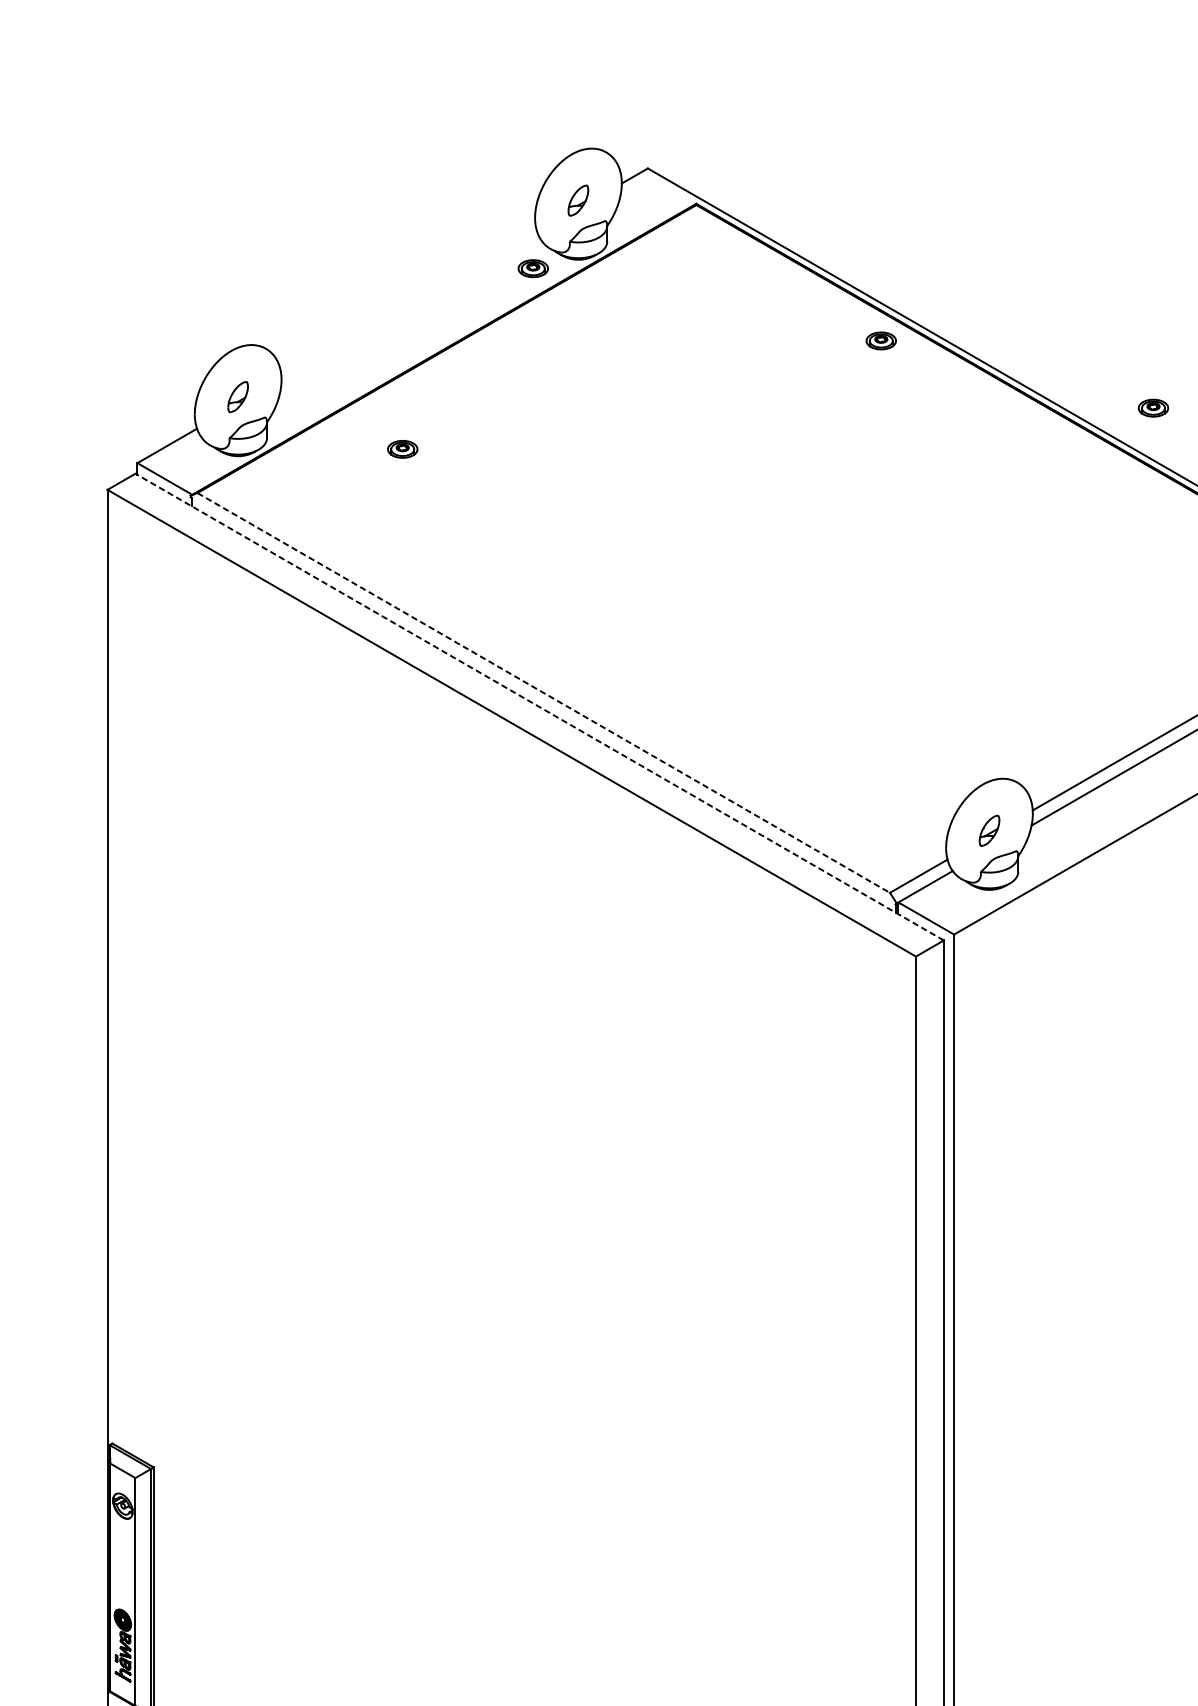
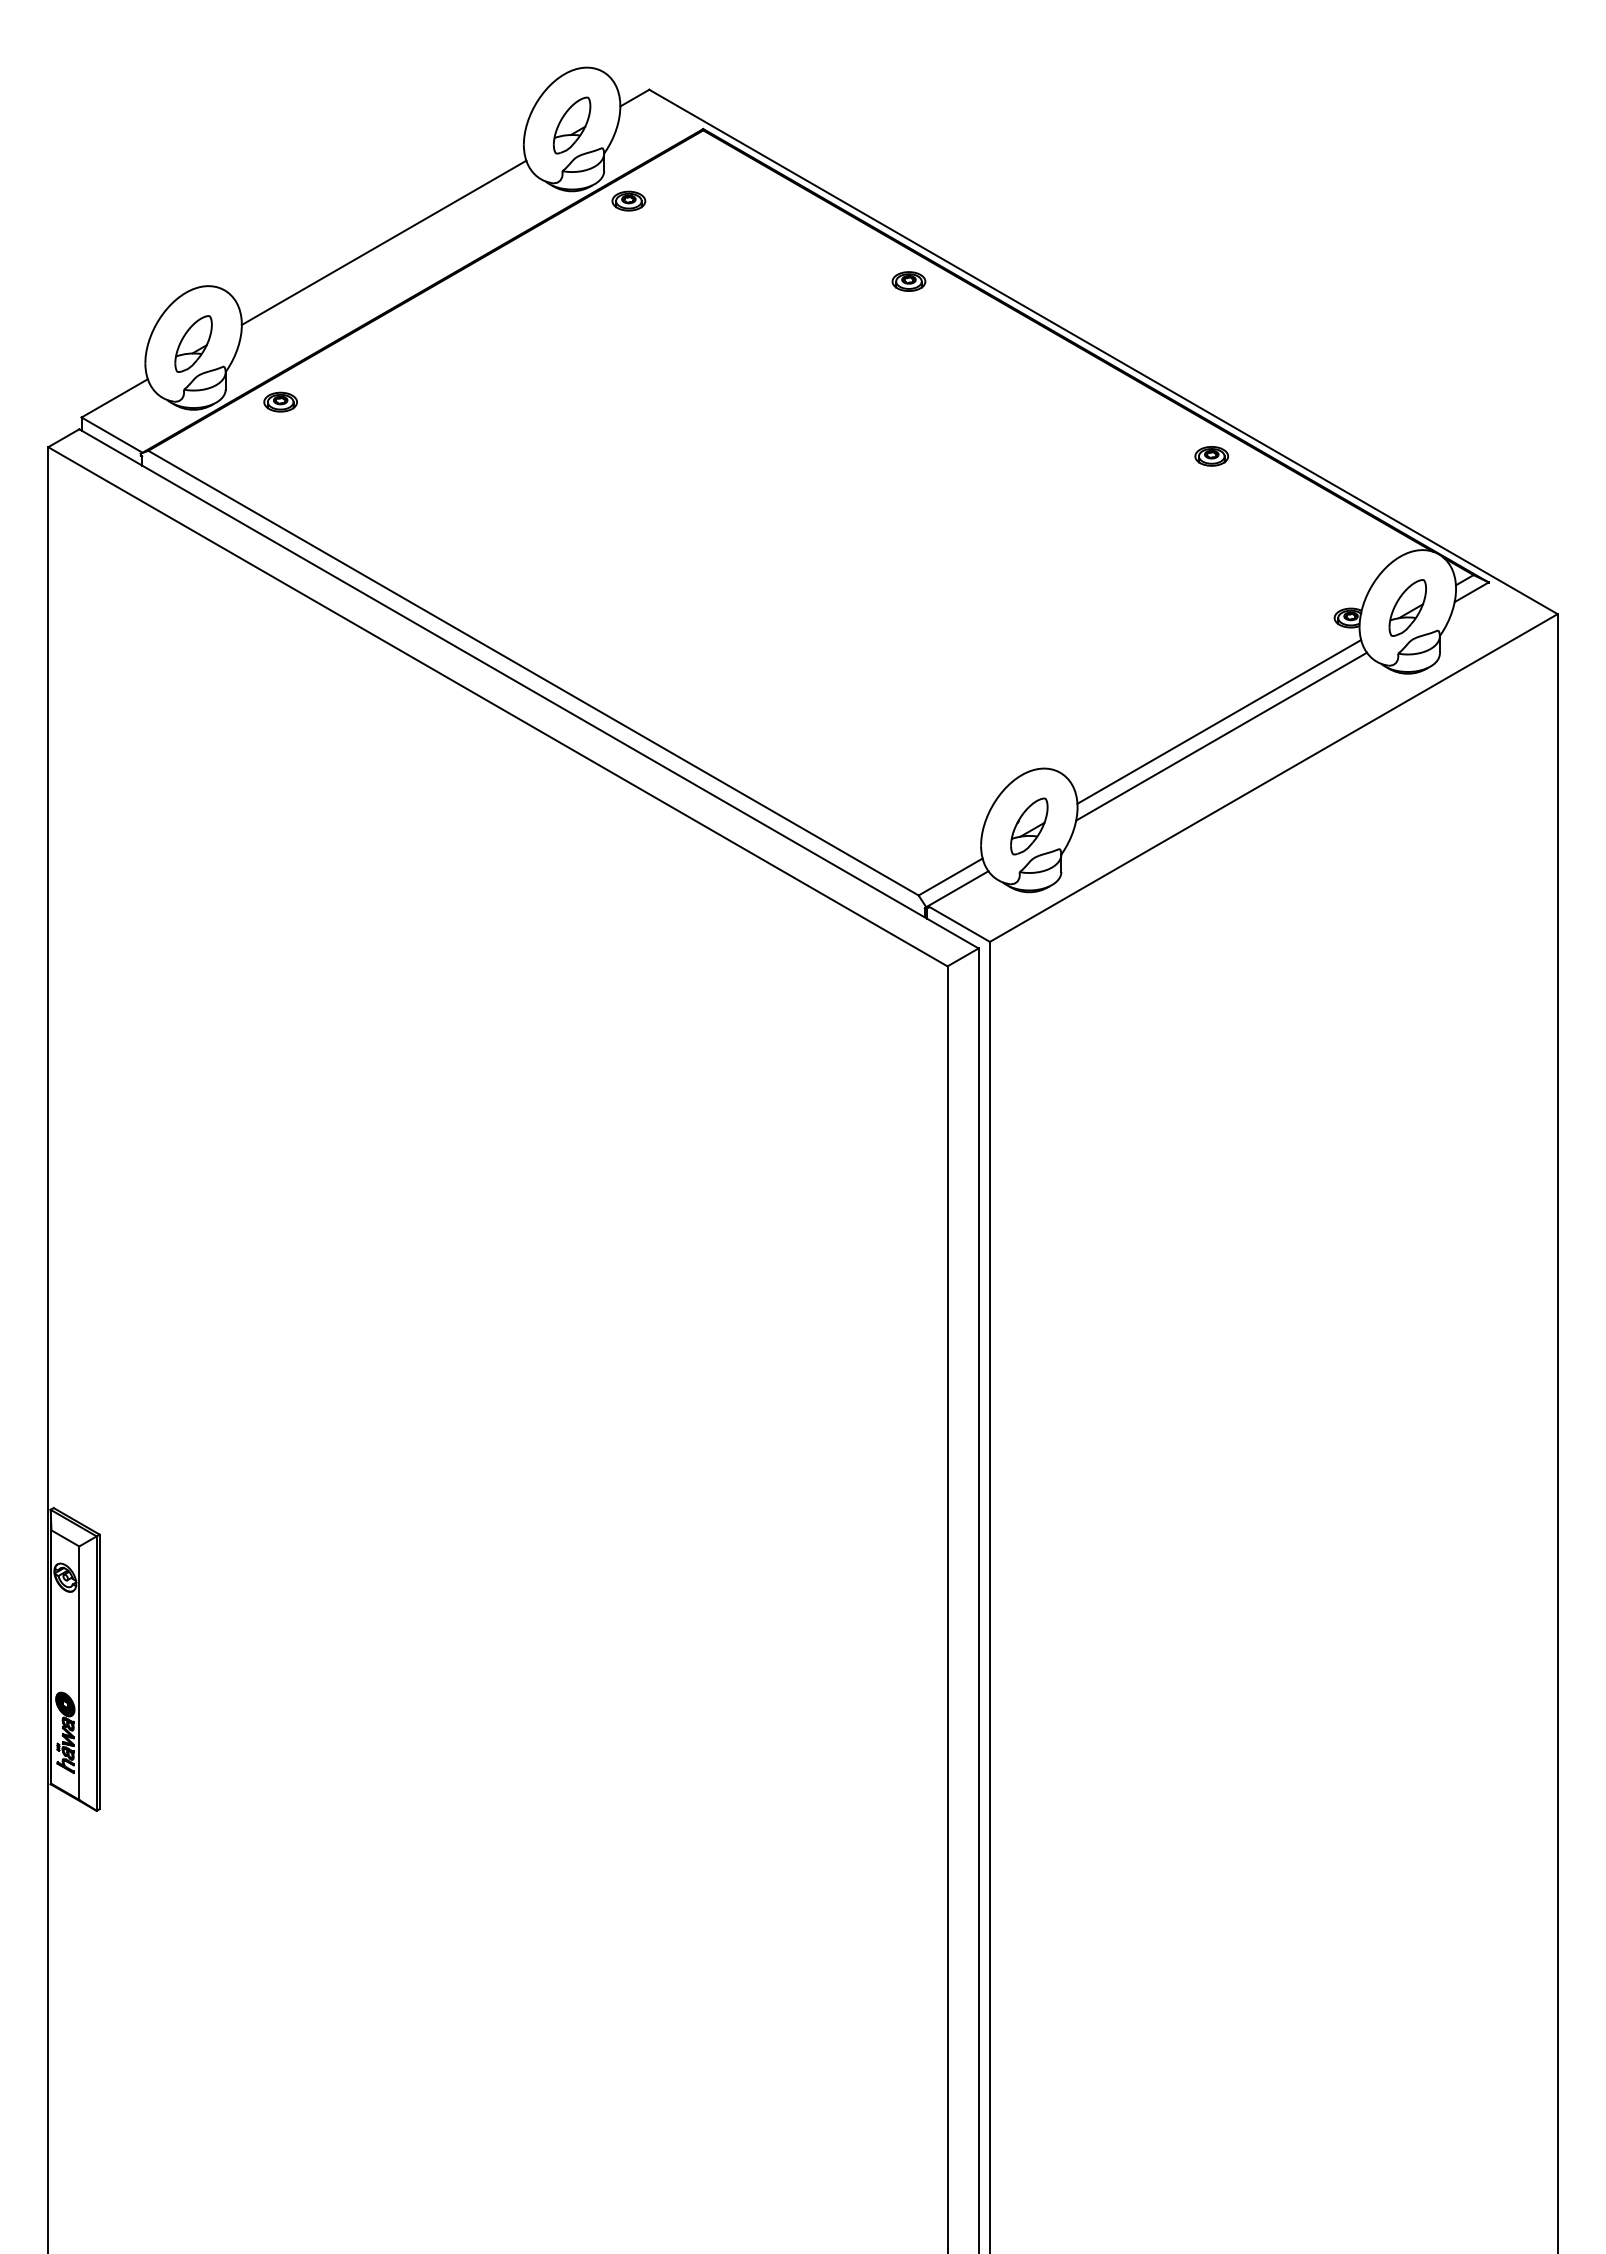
part: (577, 200) -> (571, 125), size x1.67
part: (532, 268) -> (628, 200), moved
line: (408, 305) -> (383, 242), added
part: (238, 396) -> (193, 343), size x1.67
part: (1153, 408) -> (1211, 456), moved
part: (402, 448) -> (280, 401), moved
line: (543, 693) -> (533, 673), dashed -> solid
line: (539, 706) -> (528, 688), dashed -> solid
part: (989, 830) -> (1029, 826), size x1.67

